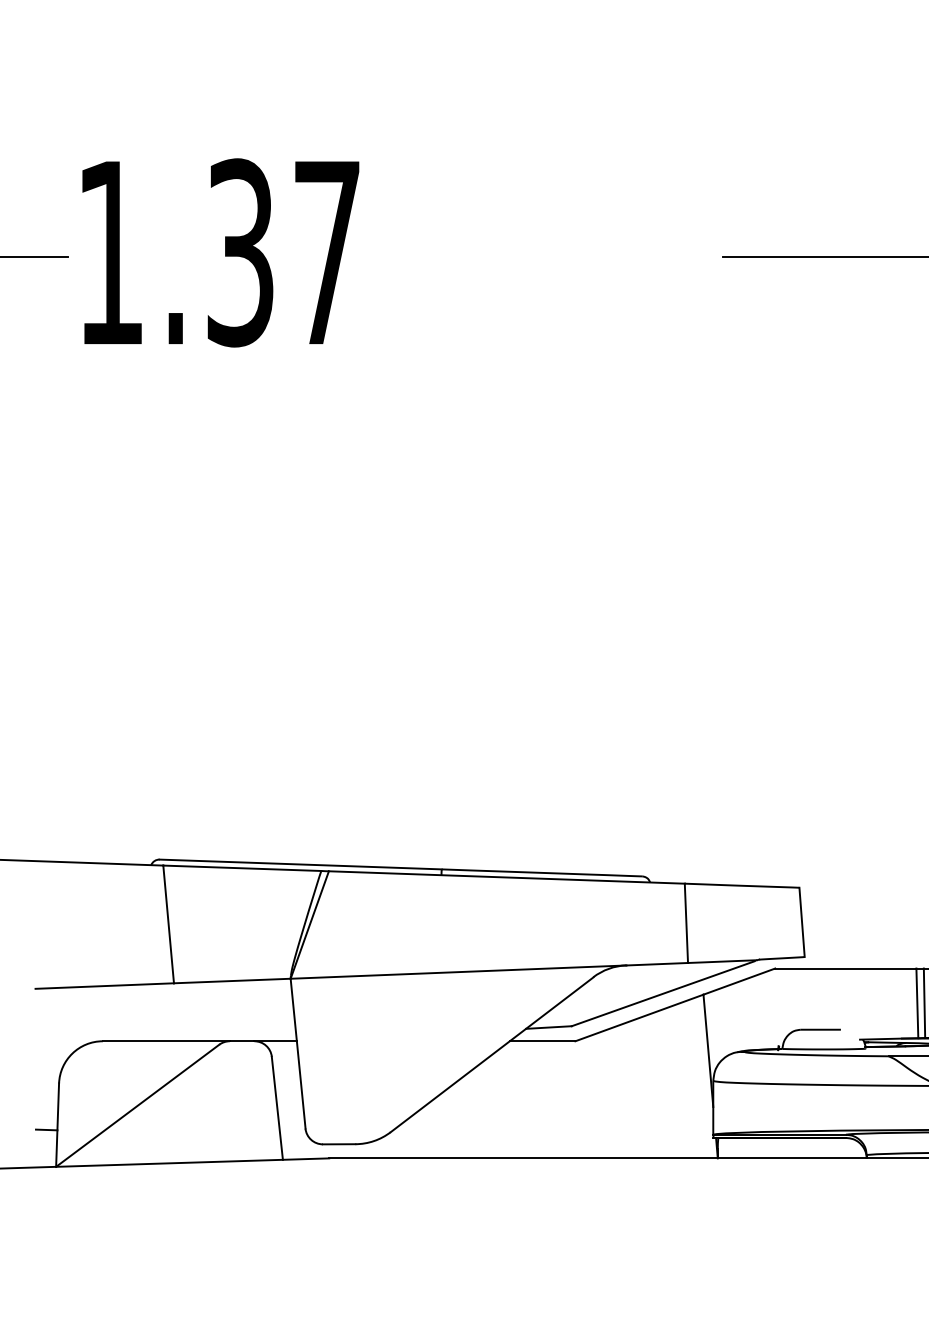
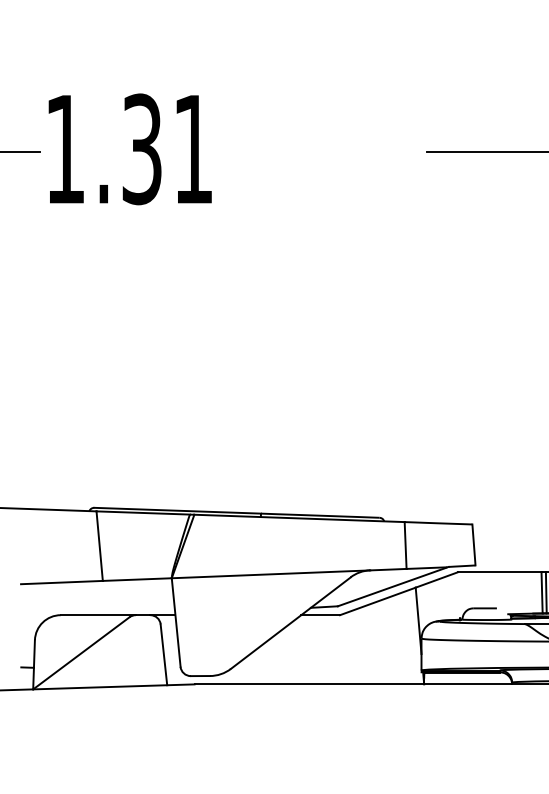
text: (327, 253) -> (193, 149), 1.37 -> 1.31

